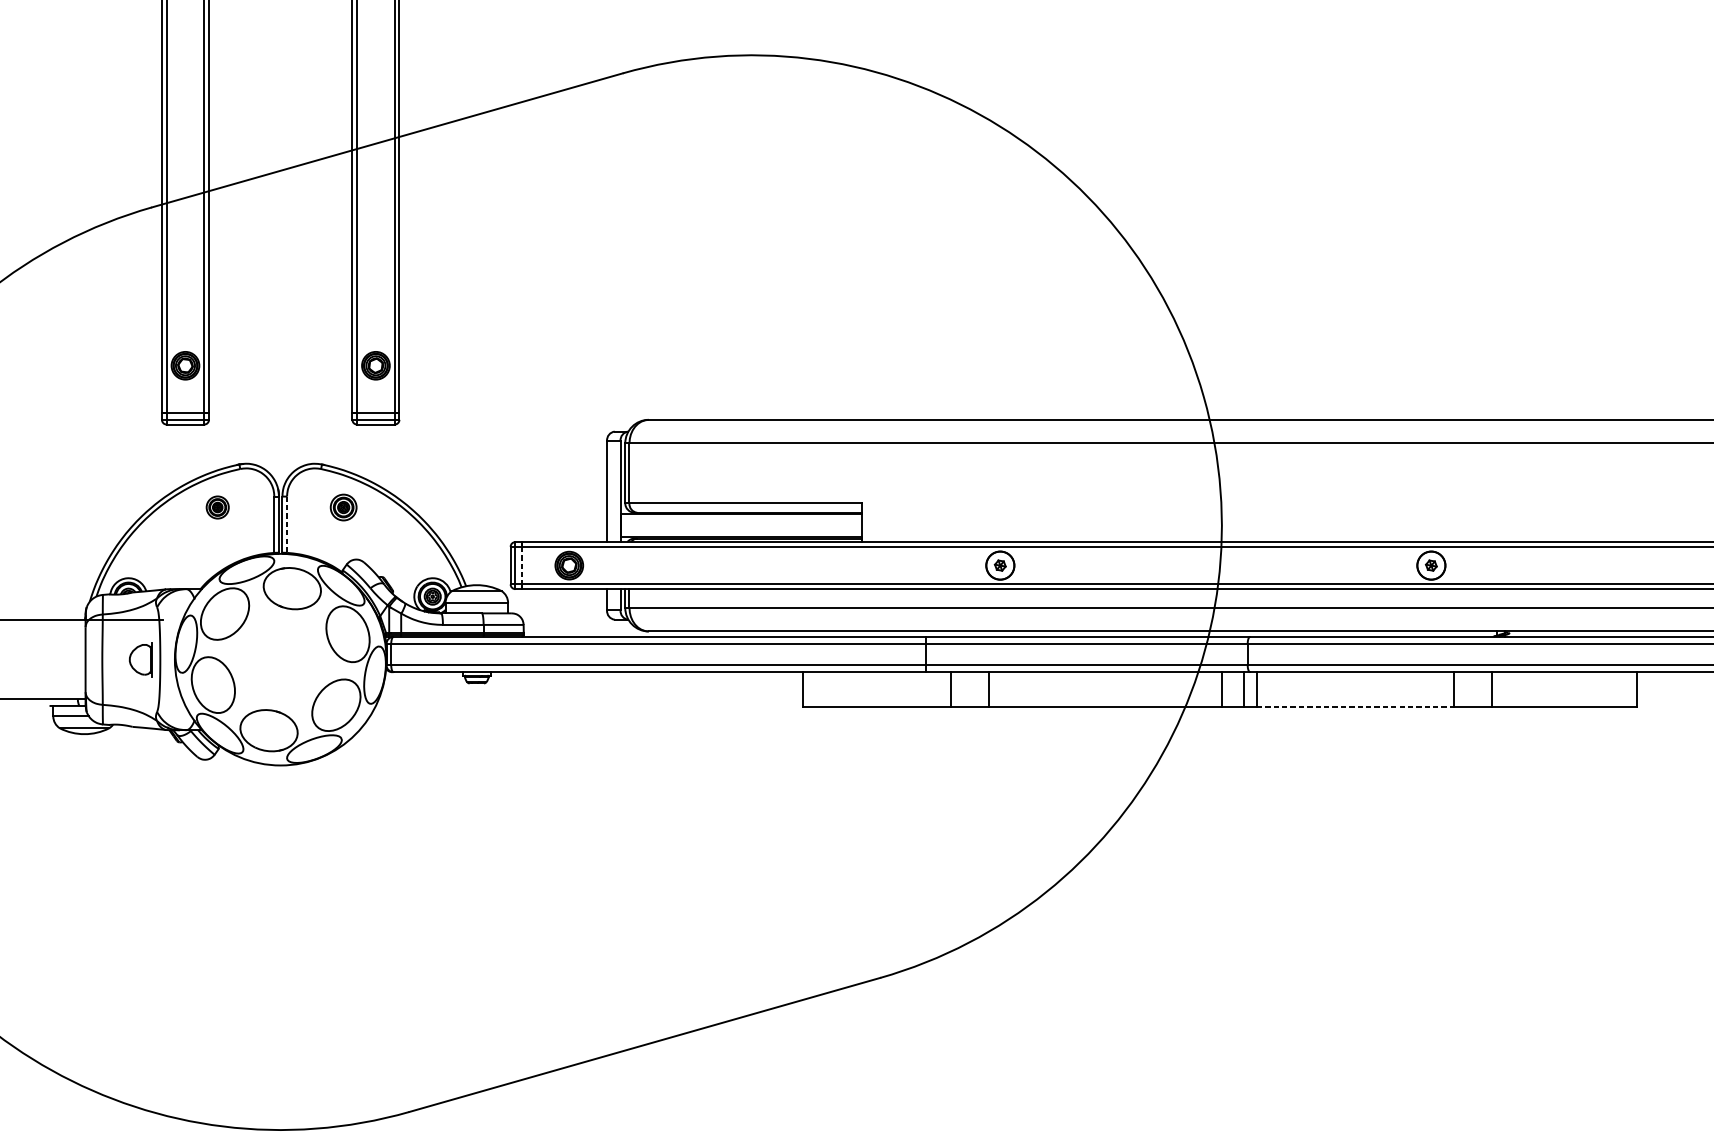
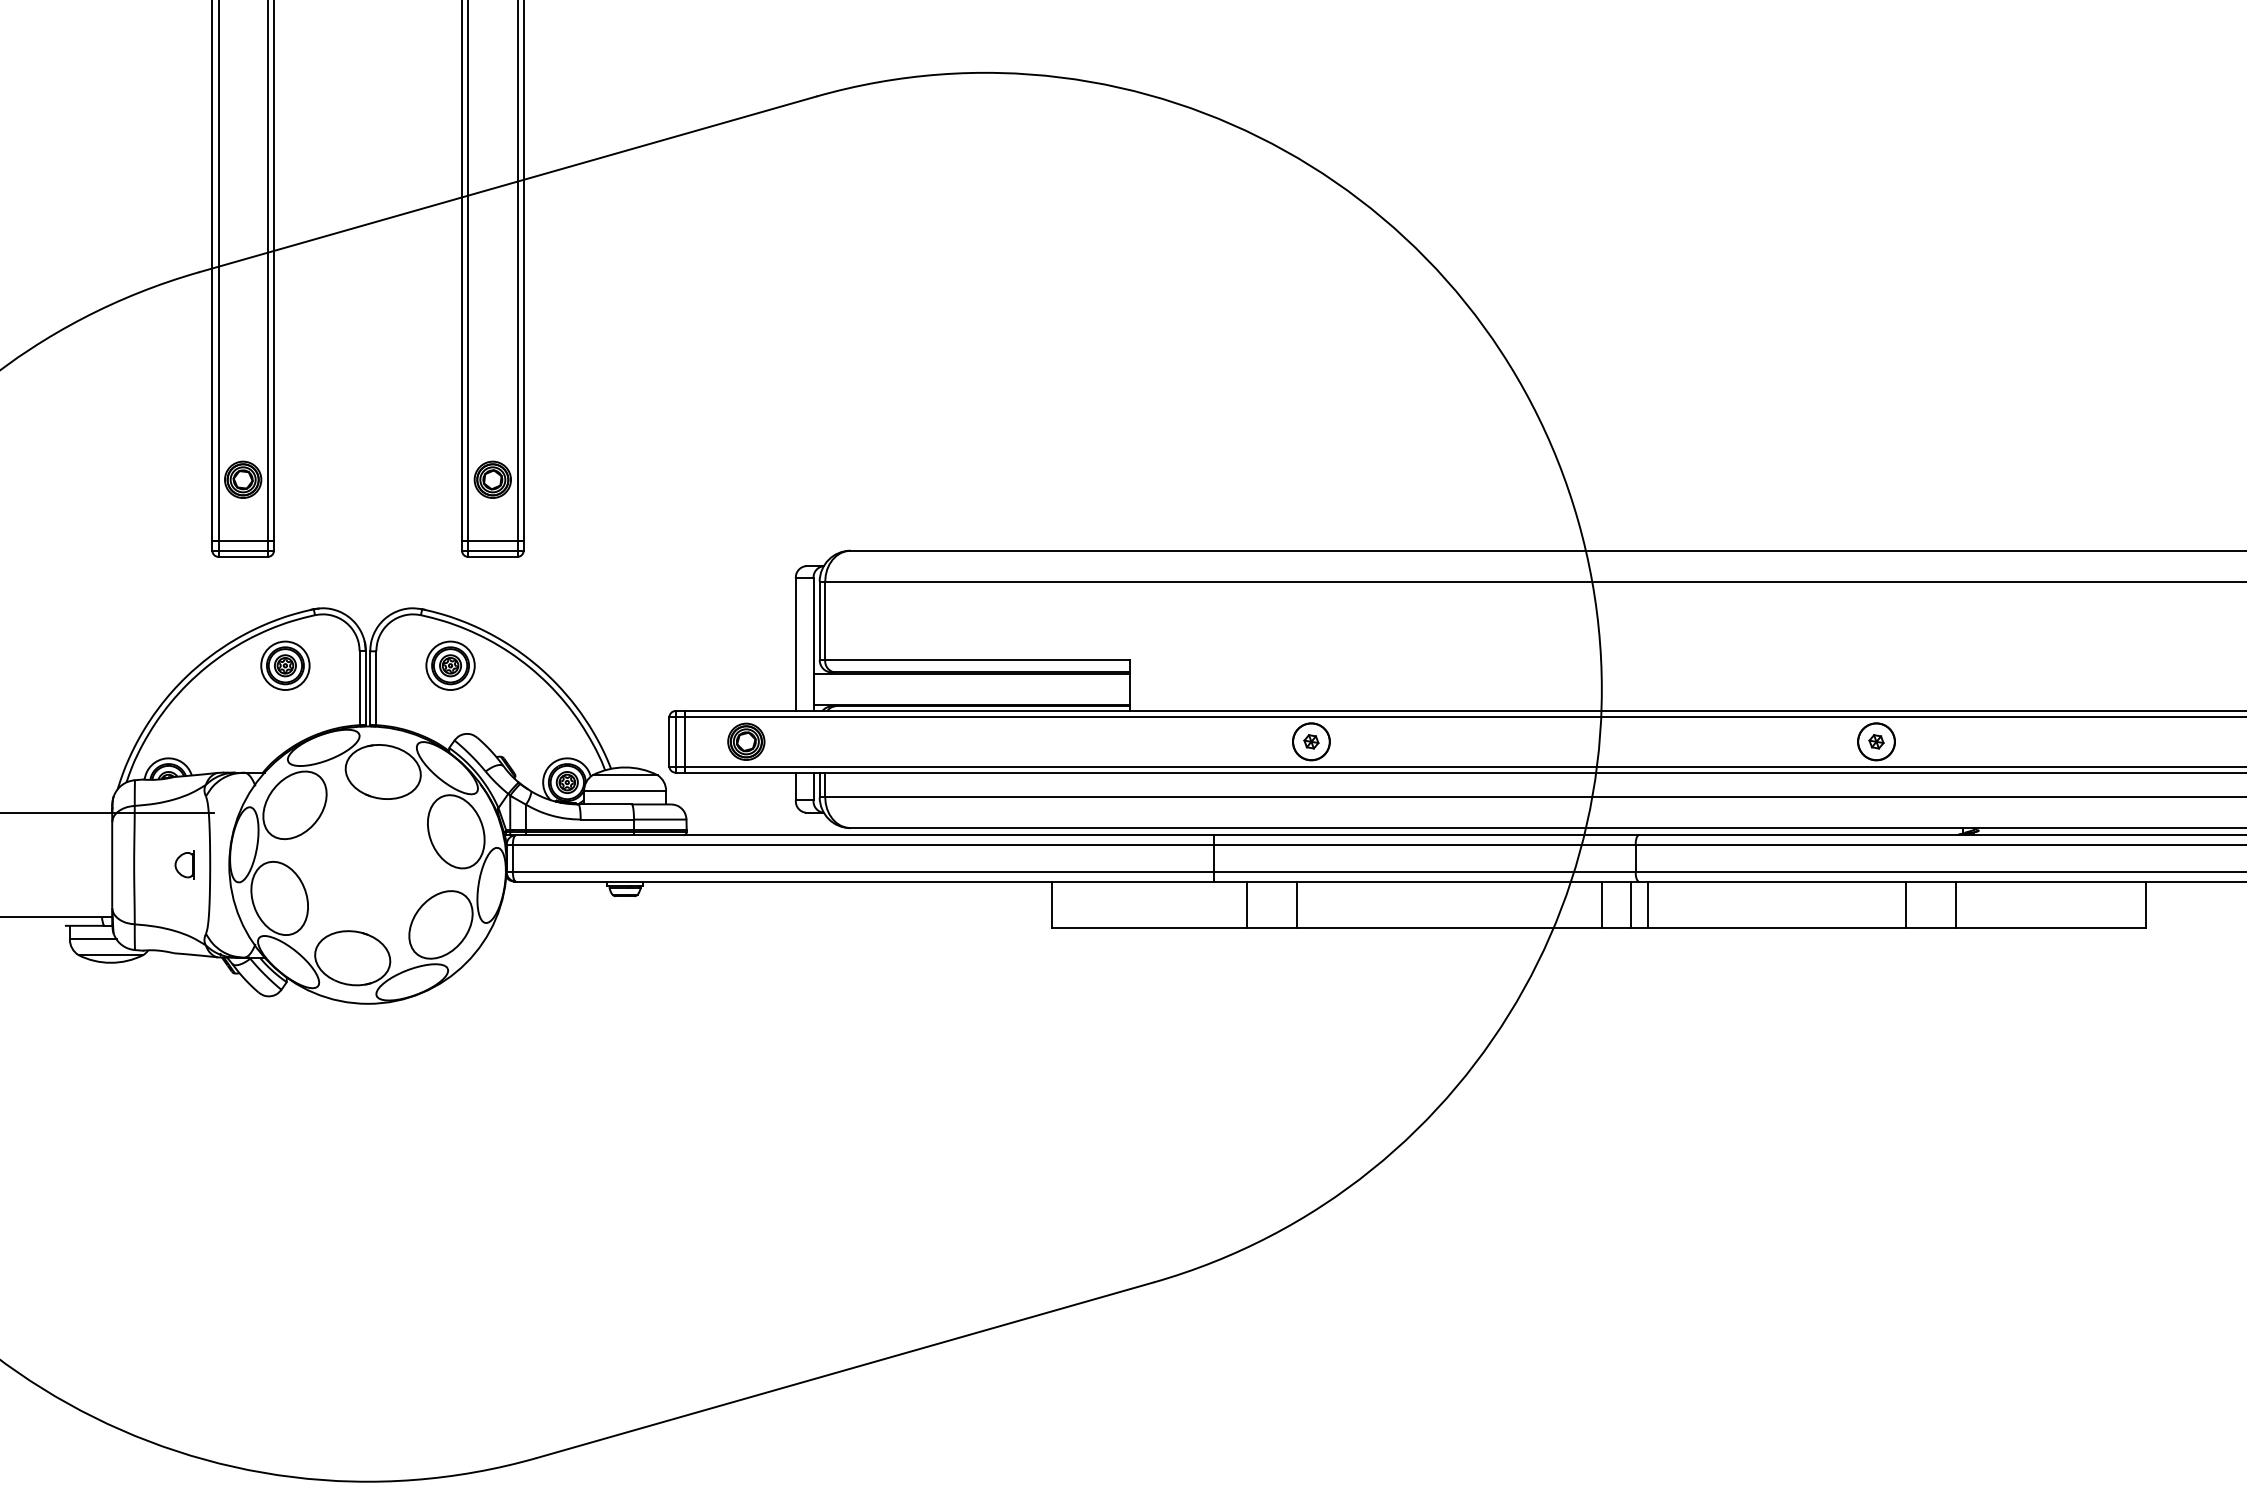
part: (217, 507) -> (285, 665), size x1.67
part: (343, 507) -> (450, 665), size x1.43
line: (287, 524) -> (376, 688), dashed -> solid
line: (522, 565) -> (684, 741), dashed -> solid
part: (140, 659) -> (184, 864), size x0.62
line: (1355, 707) -> (1777, 927), dashed -> solid

